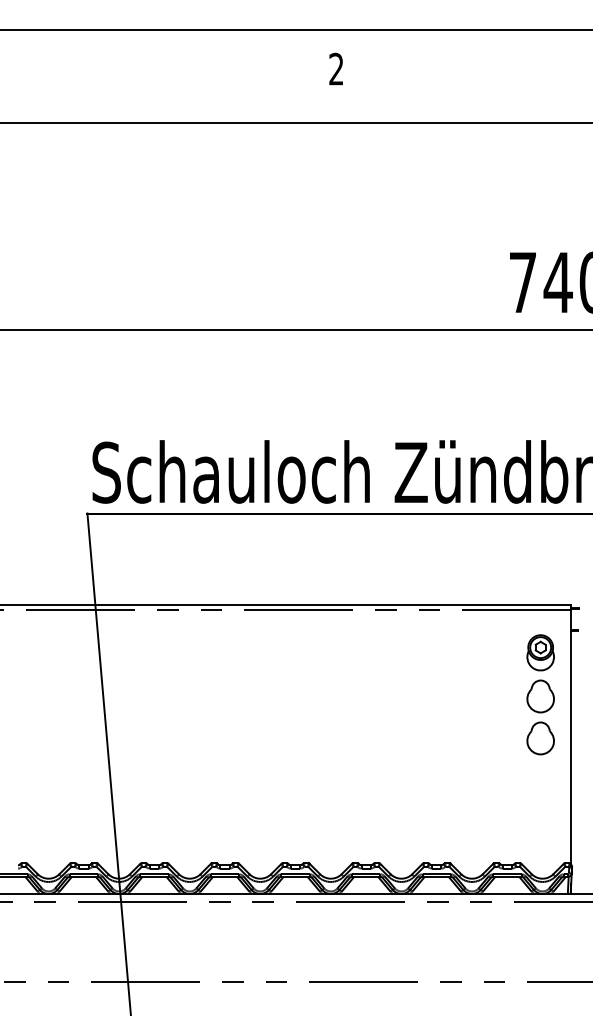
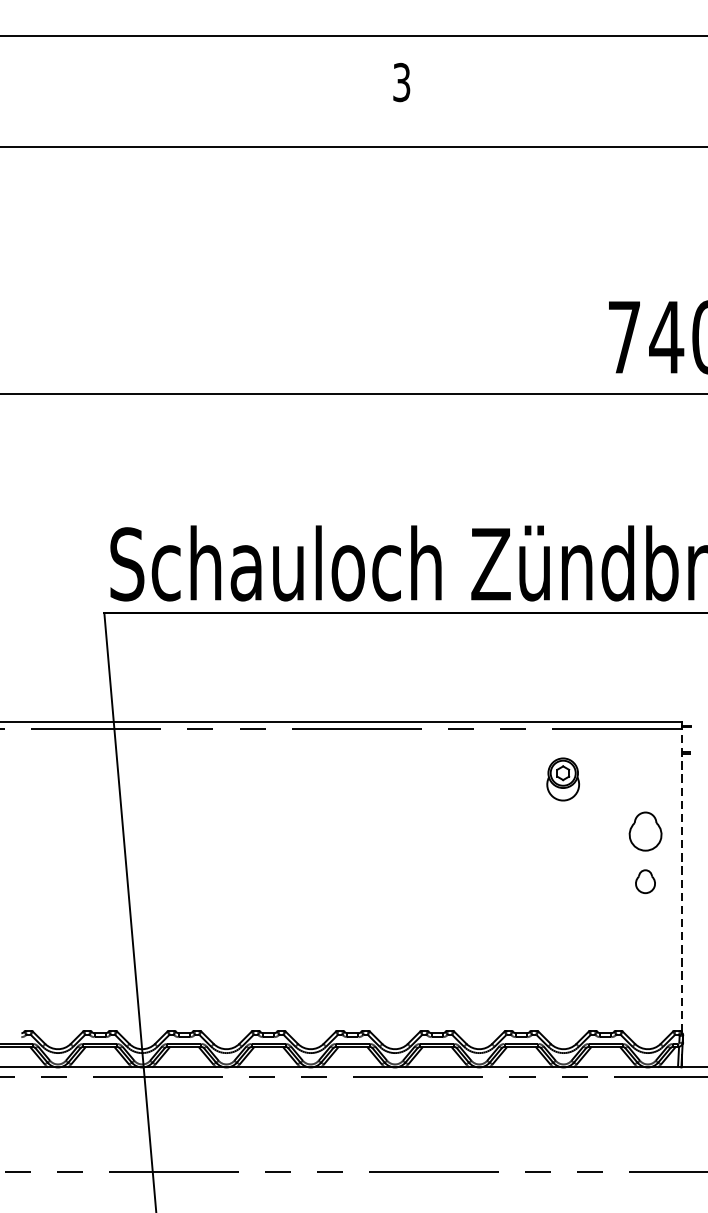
text: (336, 69) -> (401, 82), 2 -> 3
part: (540, 652) -> (562, 779), moved
line: (571, 737) -> (682, 880), solid -> dashed
part: (540, 738) -> (645, 881), size x0.6

